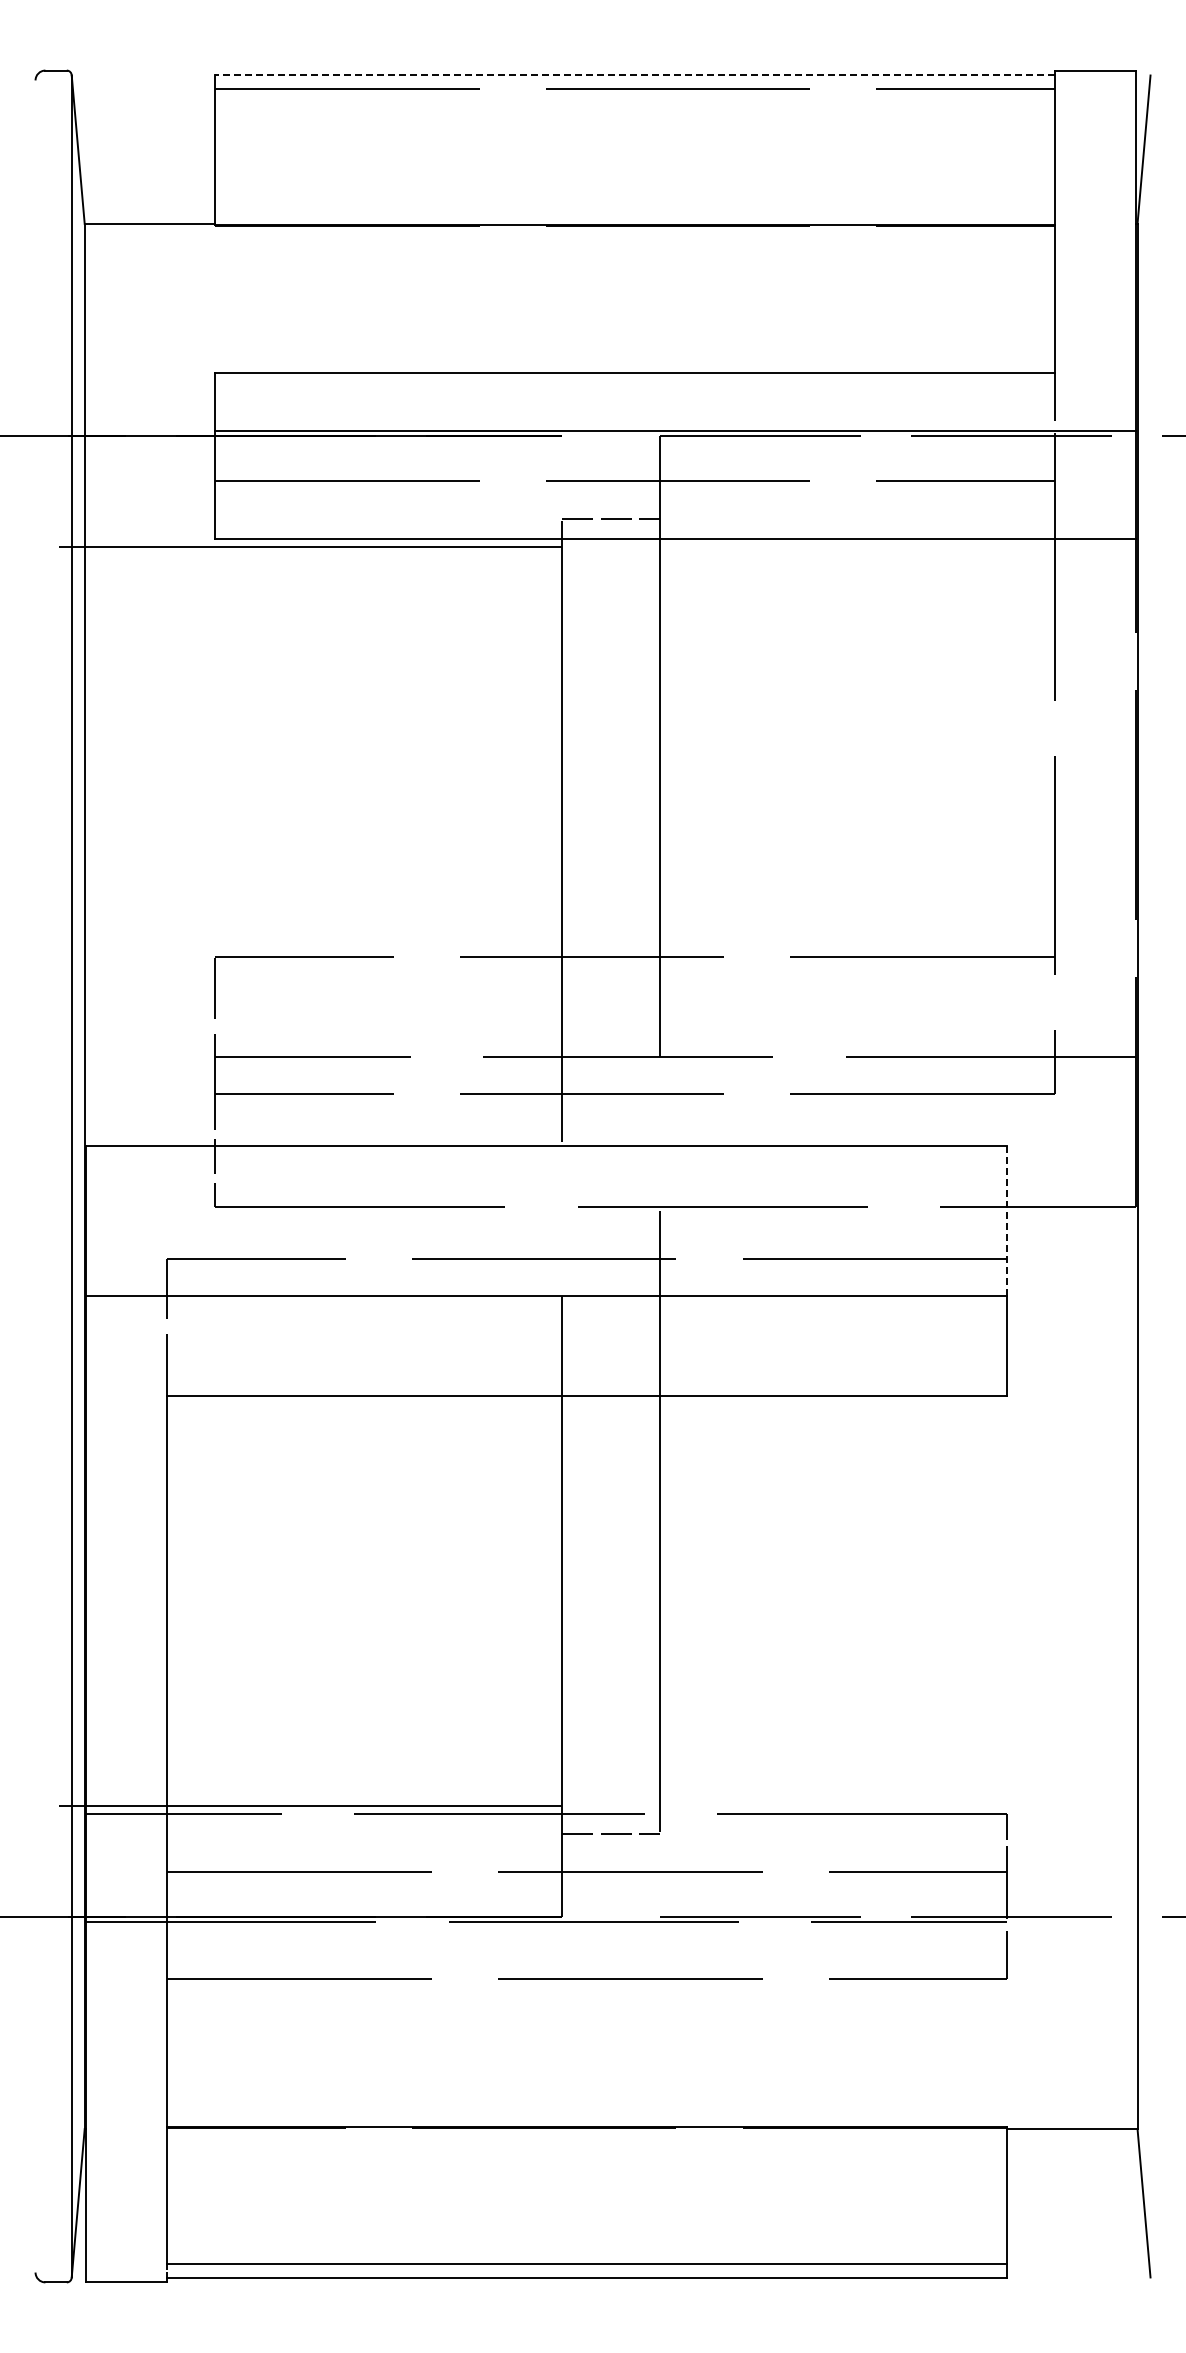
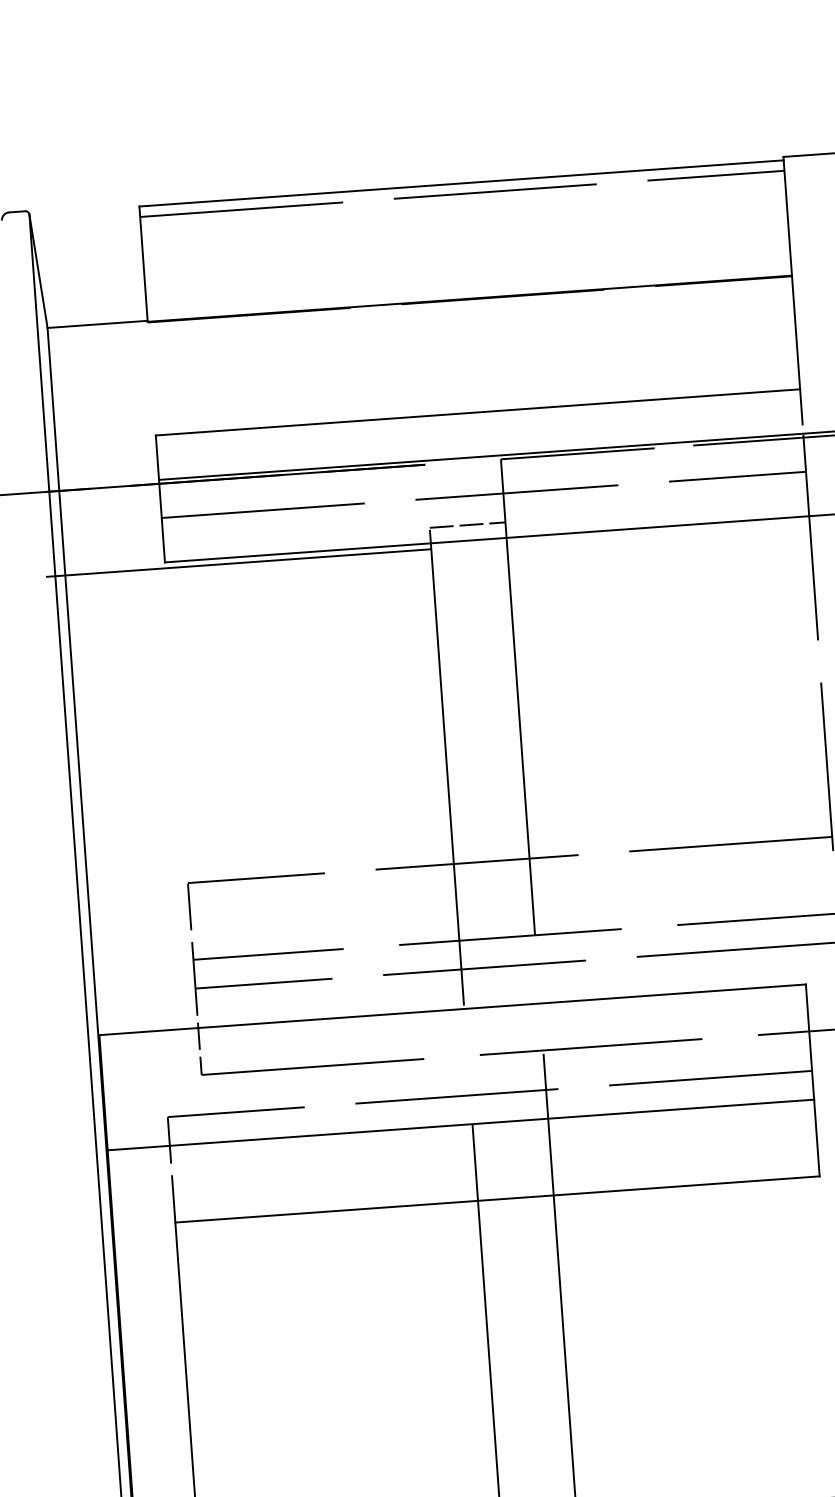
line: (635, 75) -> (461, 183), dashed -> solid
line: (1007, 1221) -> (810, 1042), dashed -> solid

